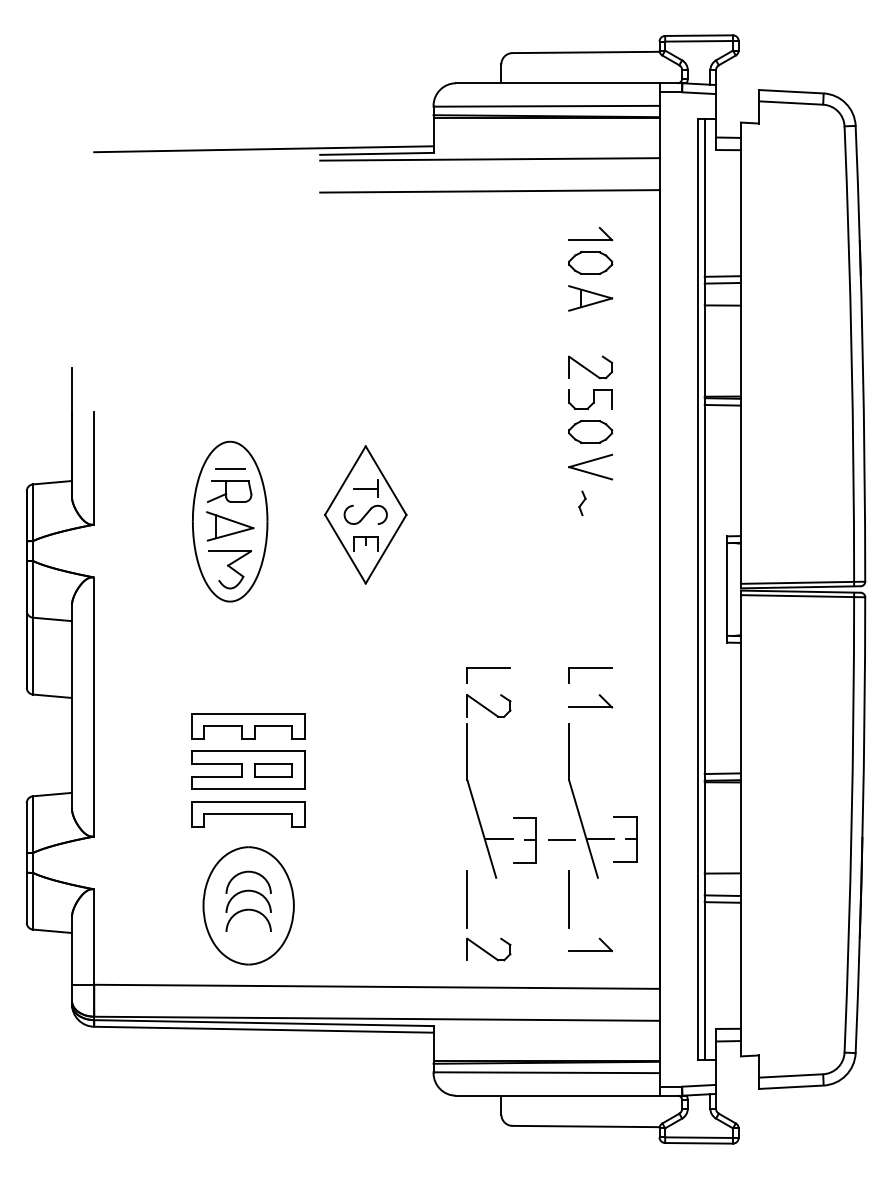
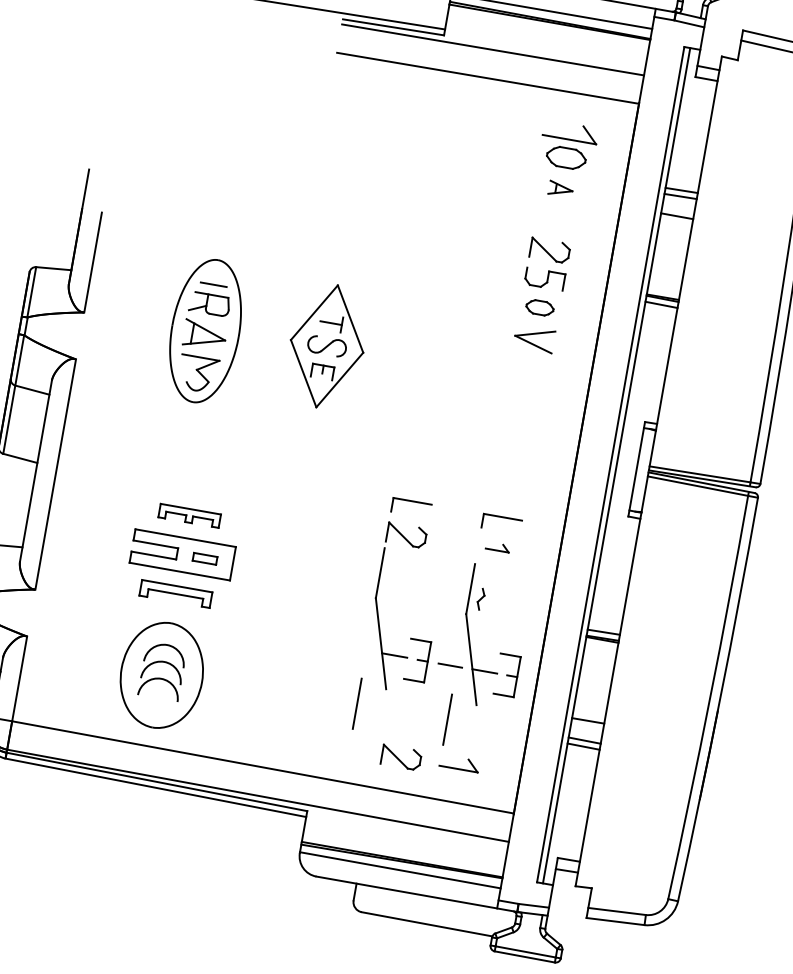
part: (590, 233) -> (570, 131), size x1.4
part: (590, 298) -> (560, 189), size x0.6
part: (590, 431) -> (539, 307), size x0.7
part: (582, 503) -> (481, 599), moved
part: (590, 701) -> (497, 547), size x0.6
part: (248, 726) -> (189, 515), size x0.6
part: (273, 770) -> (205, 558), size x0.7
part: (248, 814) -> (175, 594), size x0.7
part: (488, 949) -> (400, 757), moved

